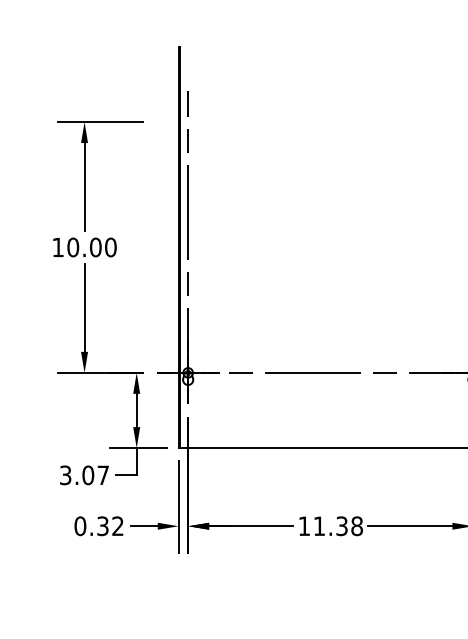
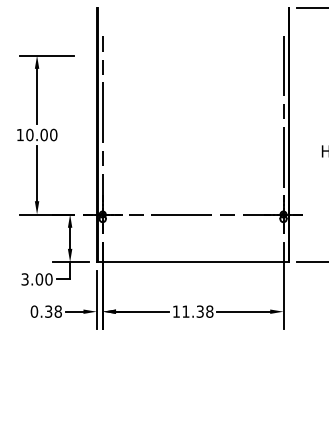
text: (102, 475) -> (48, 279), 3.07 -> 3.00
text: (116, 525) -> (57, 311), 0.32 -> 0.38

